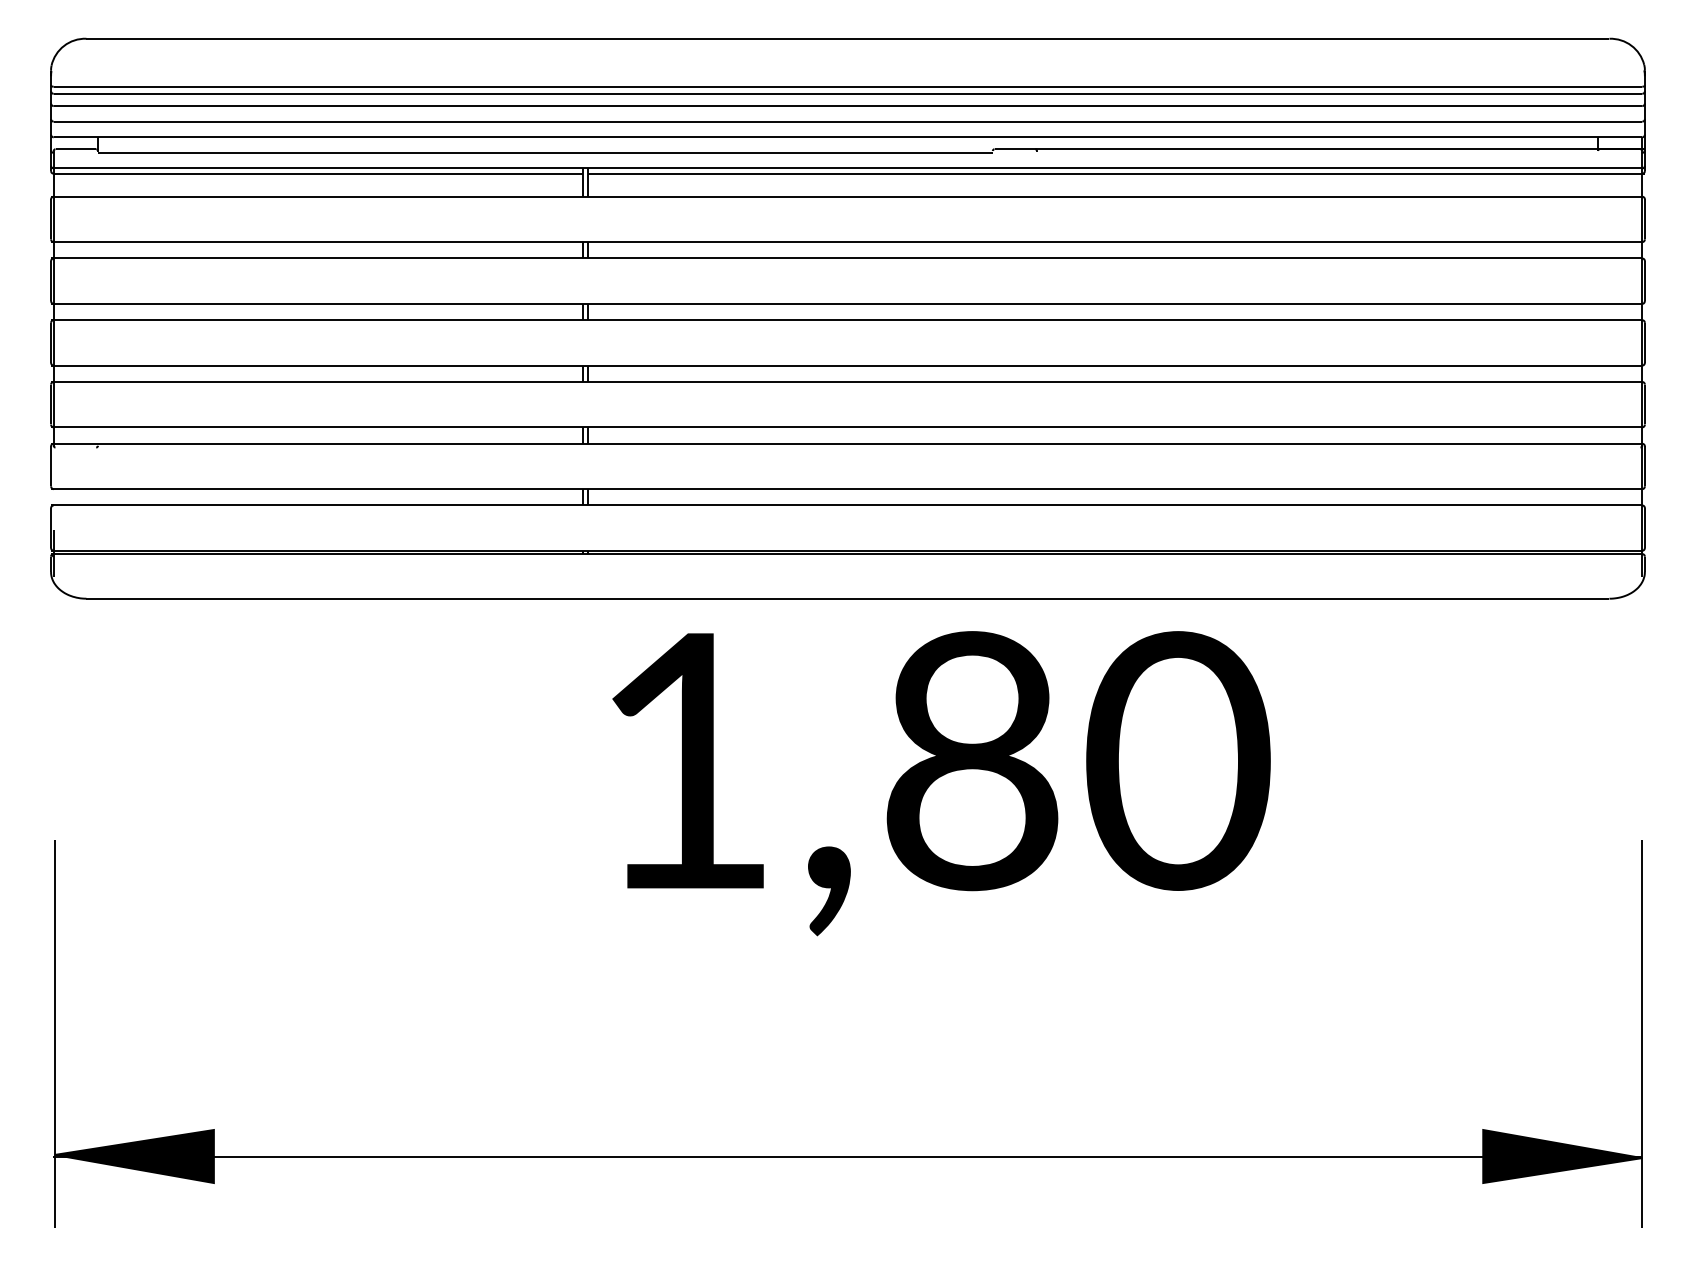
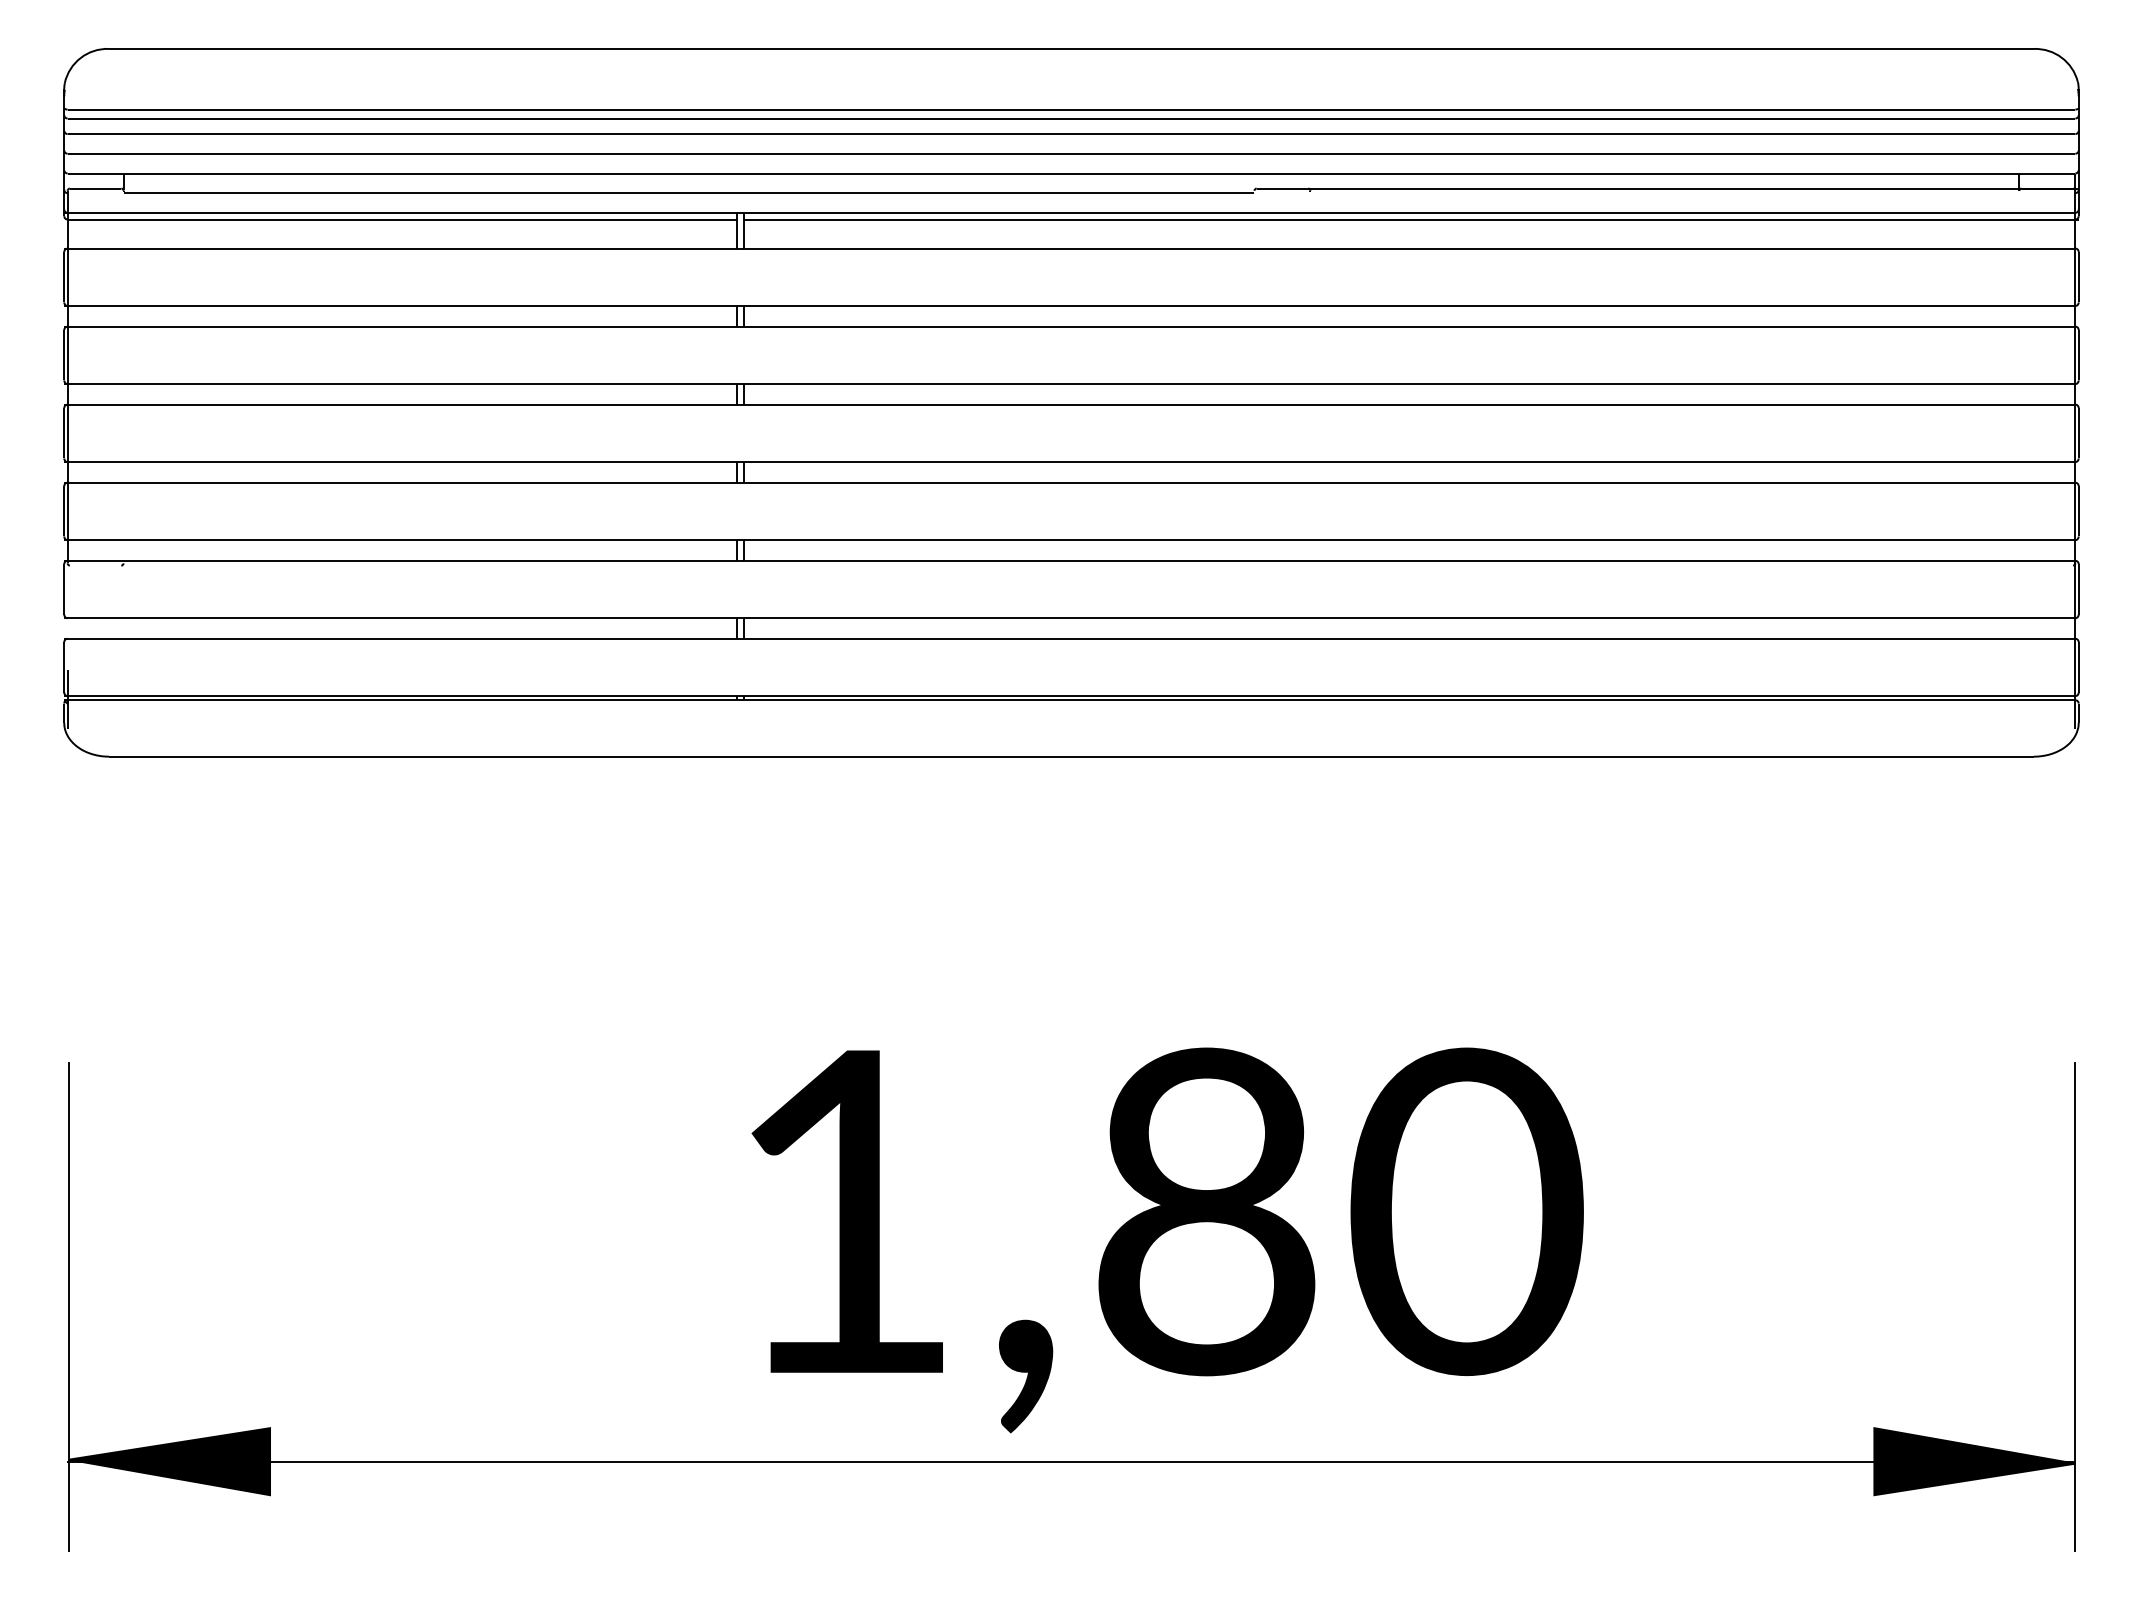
text: (941, 783) -> (1167, 1240), moved

